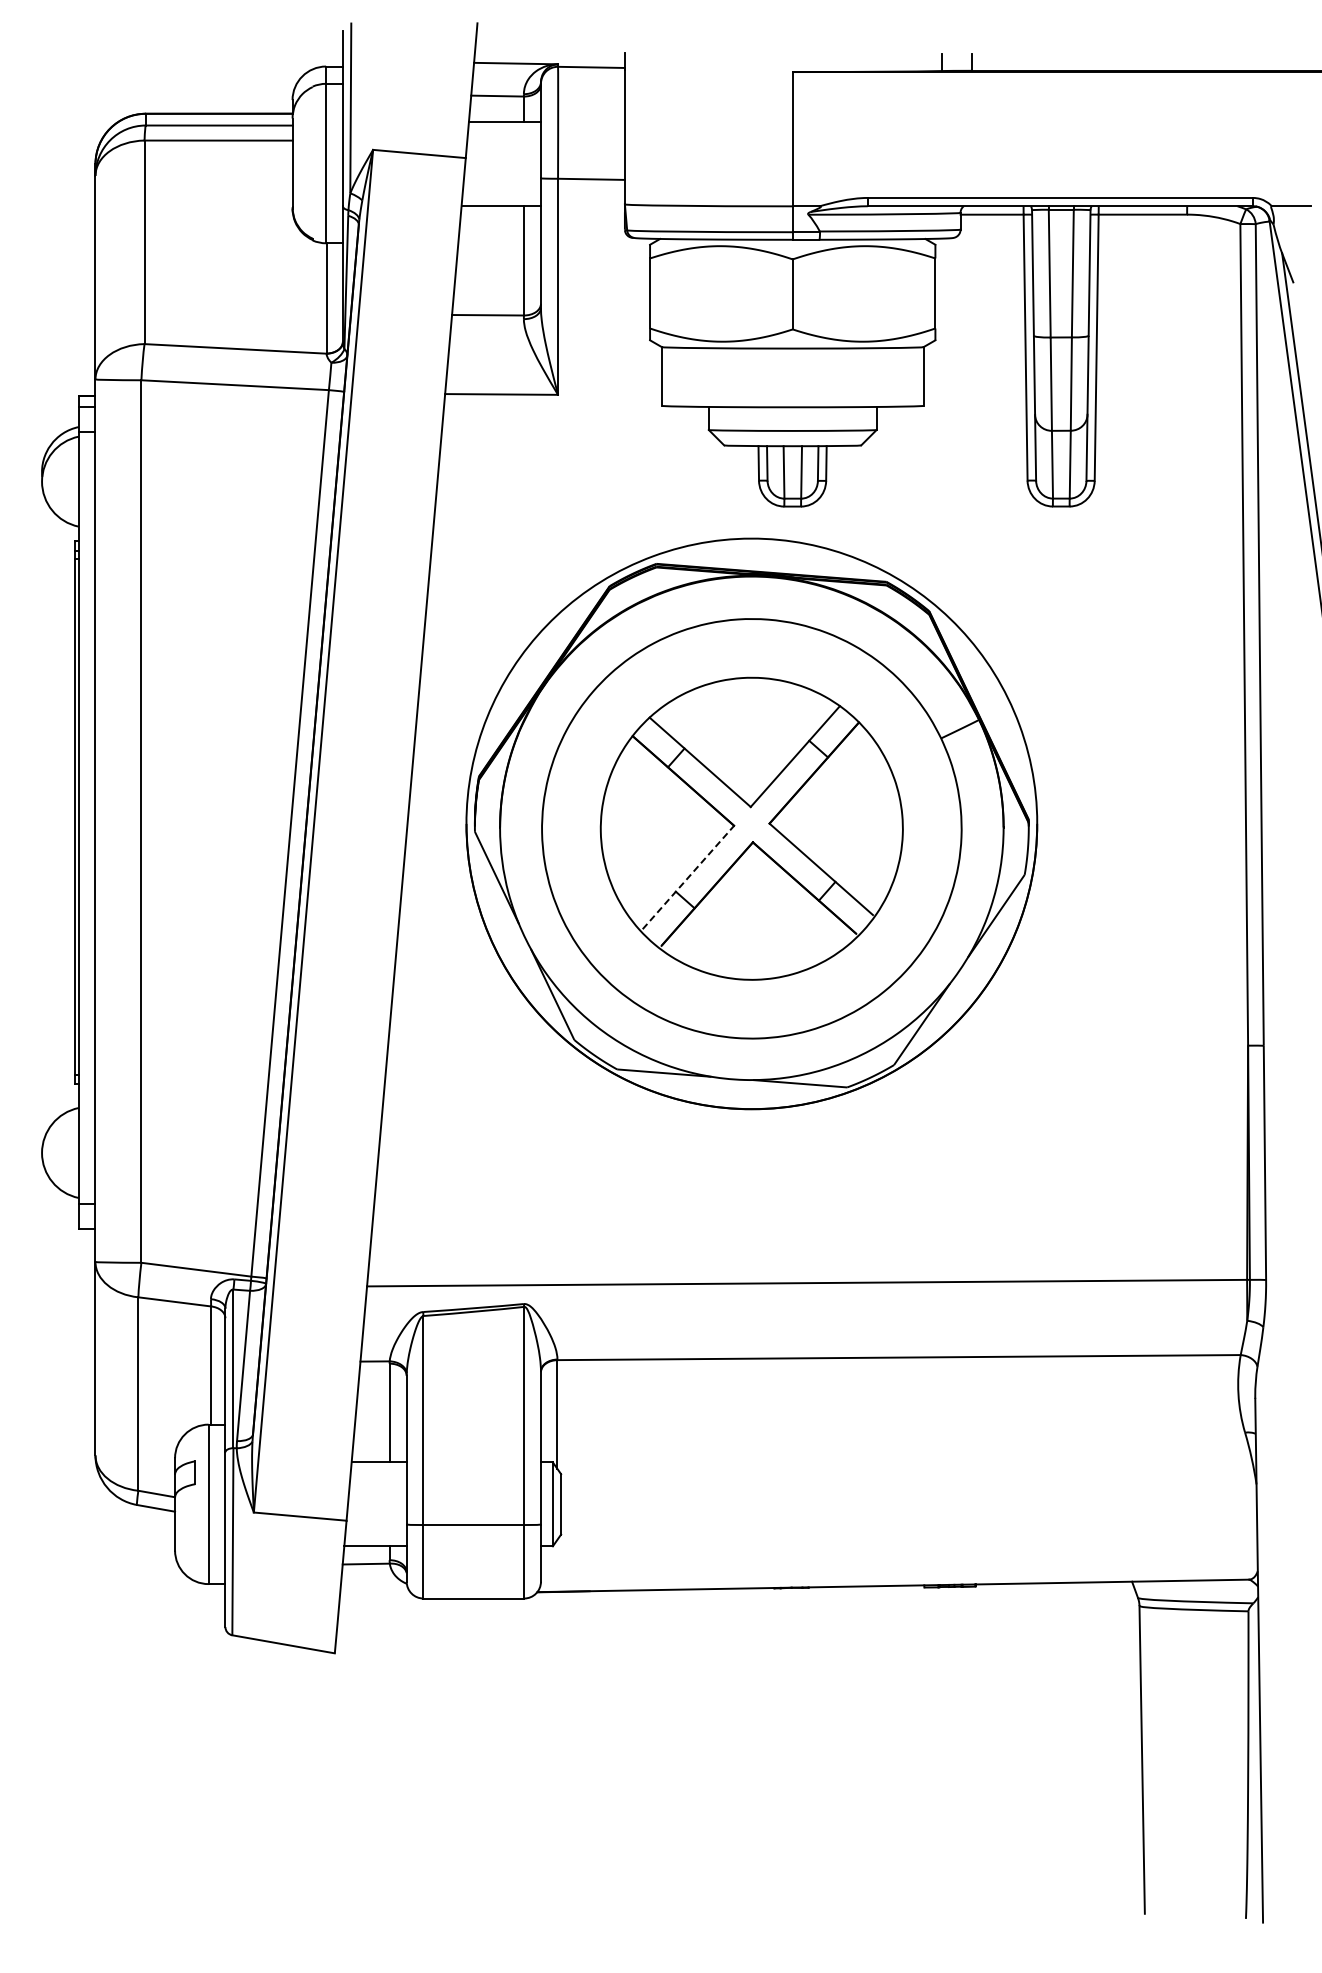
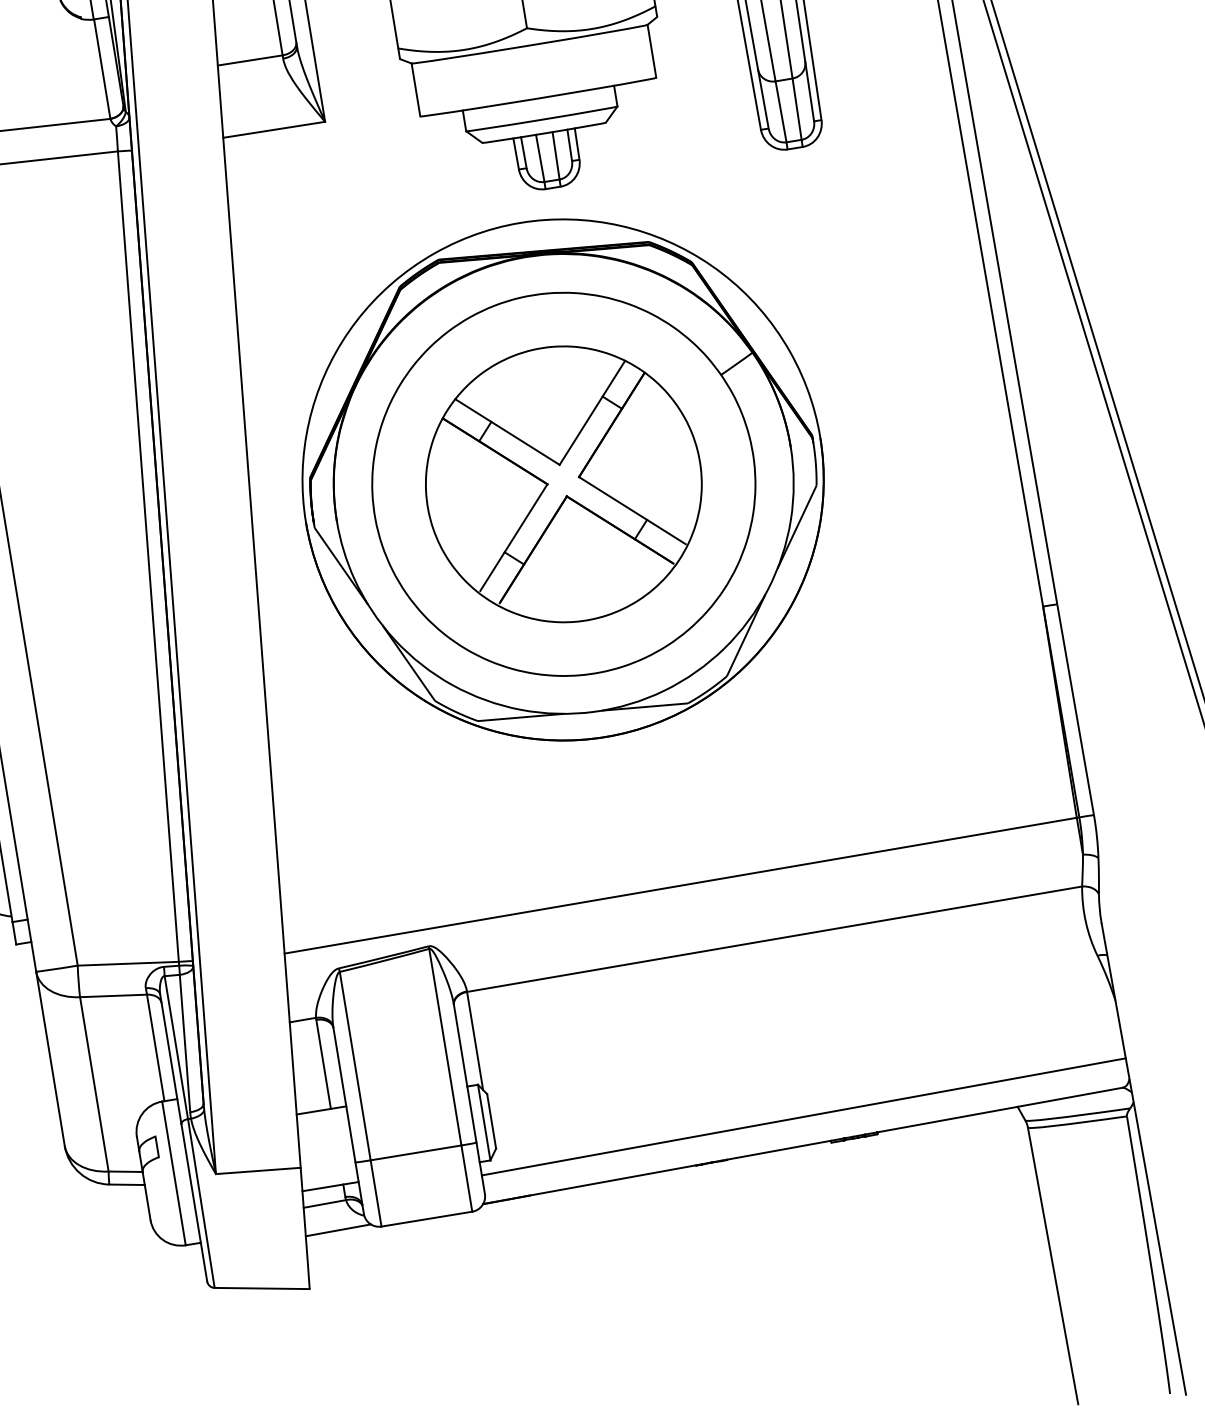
line: (688, 877) -> (513, 537), dashed -> solid
line: (898, 1554) -> (803, 1116), added
line: (376, 1594) -> (338, 1229), added

